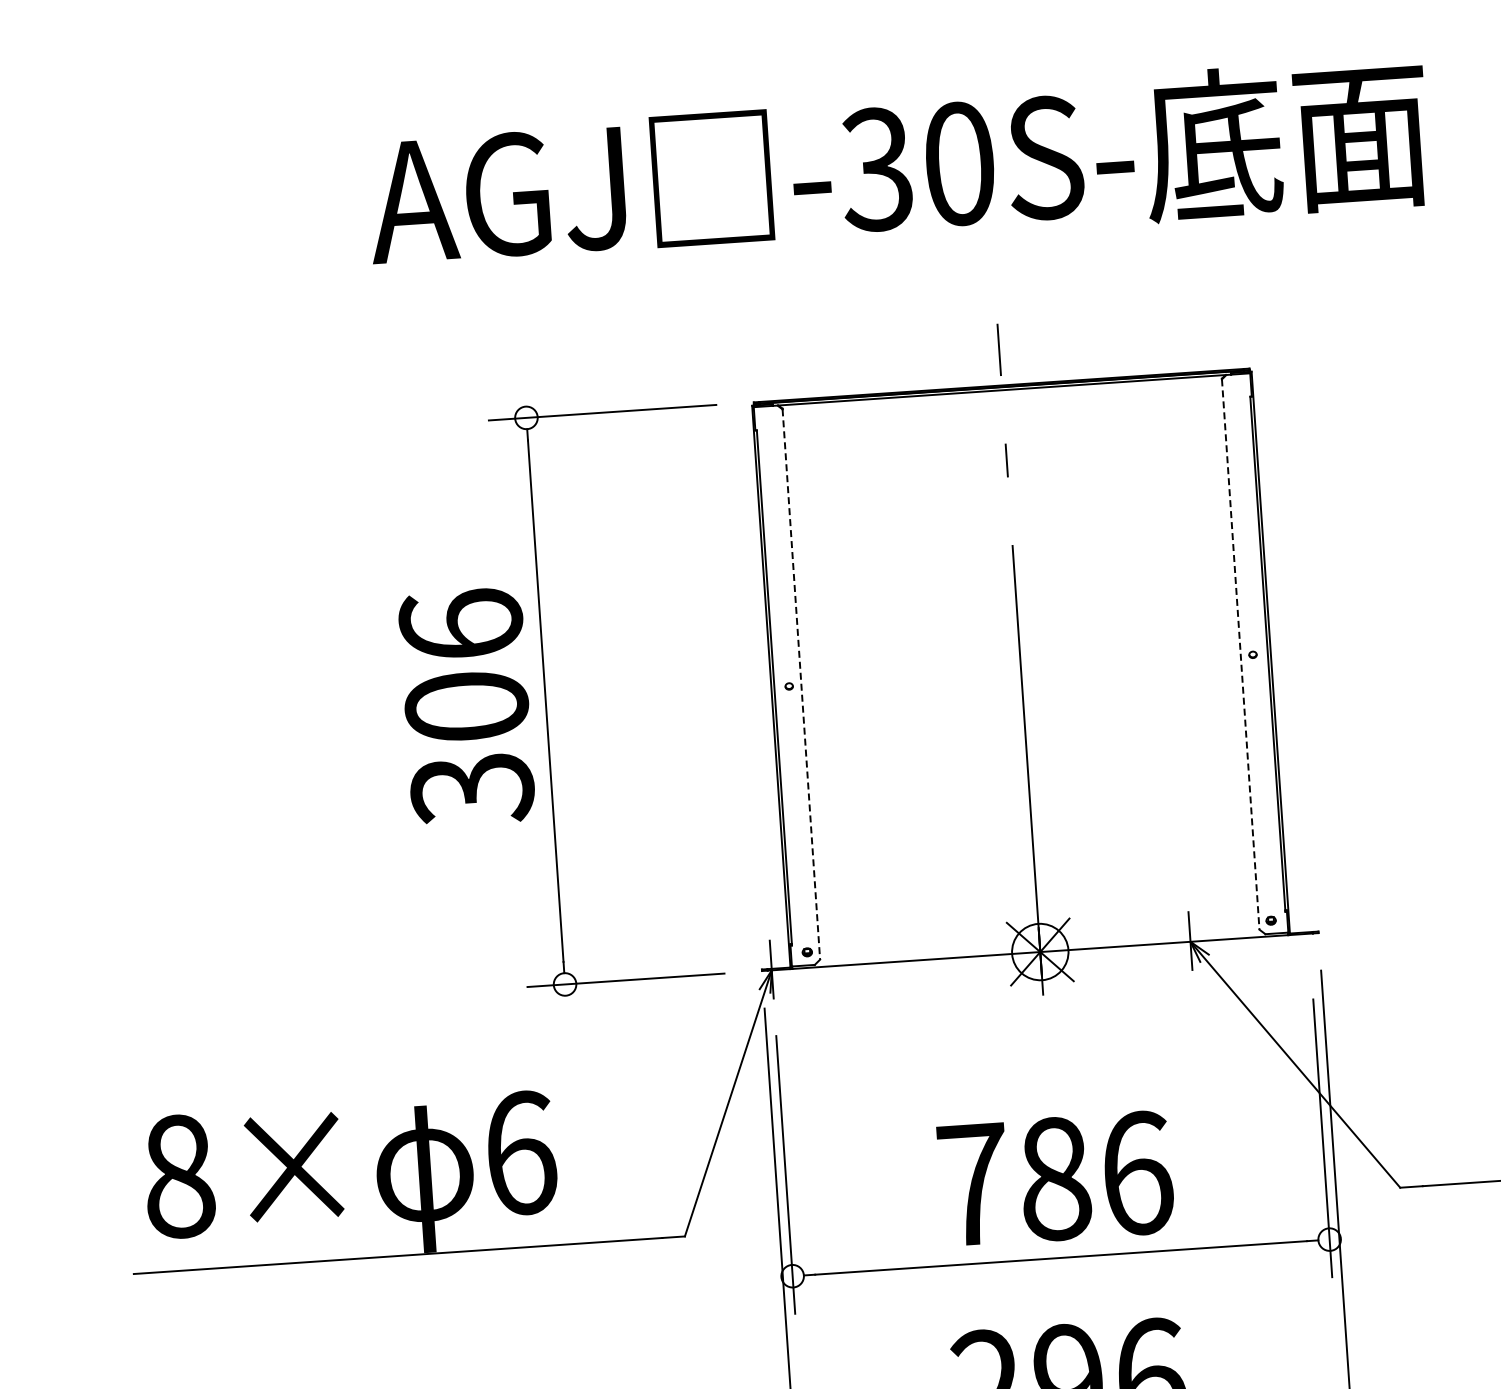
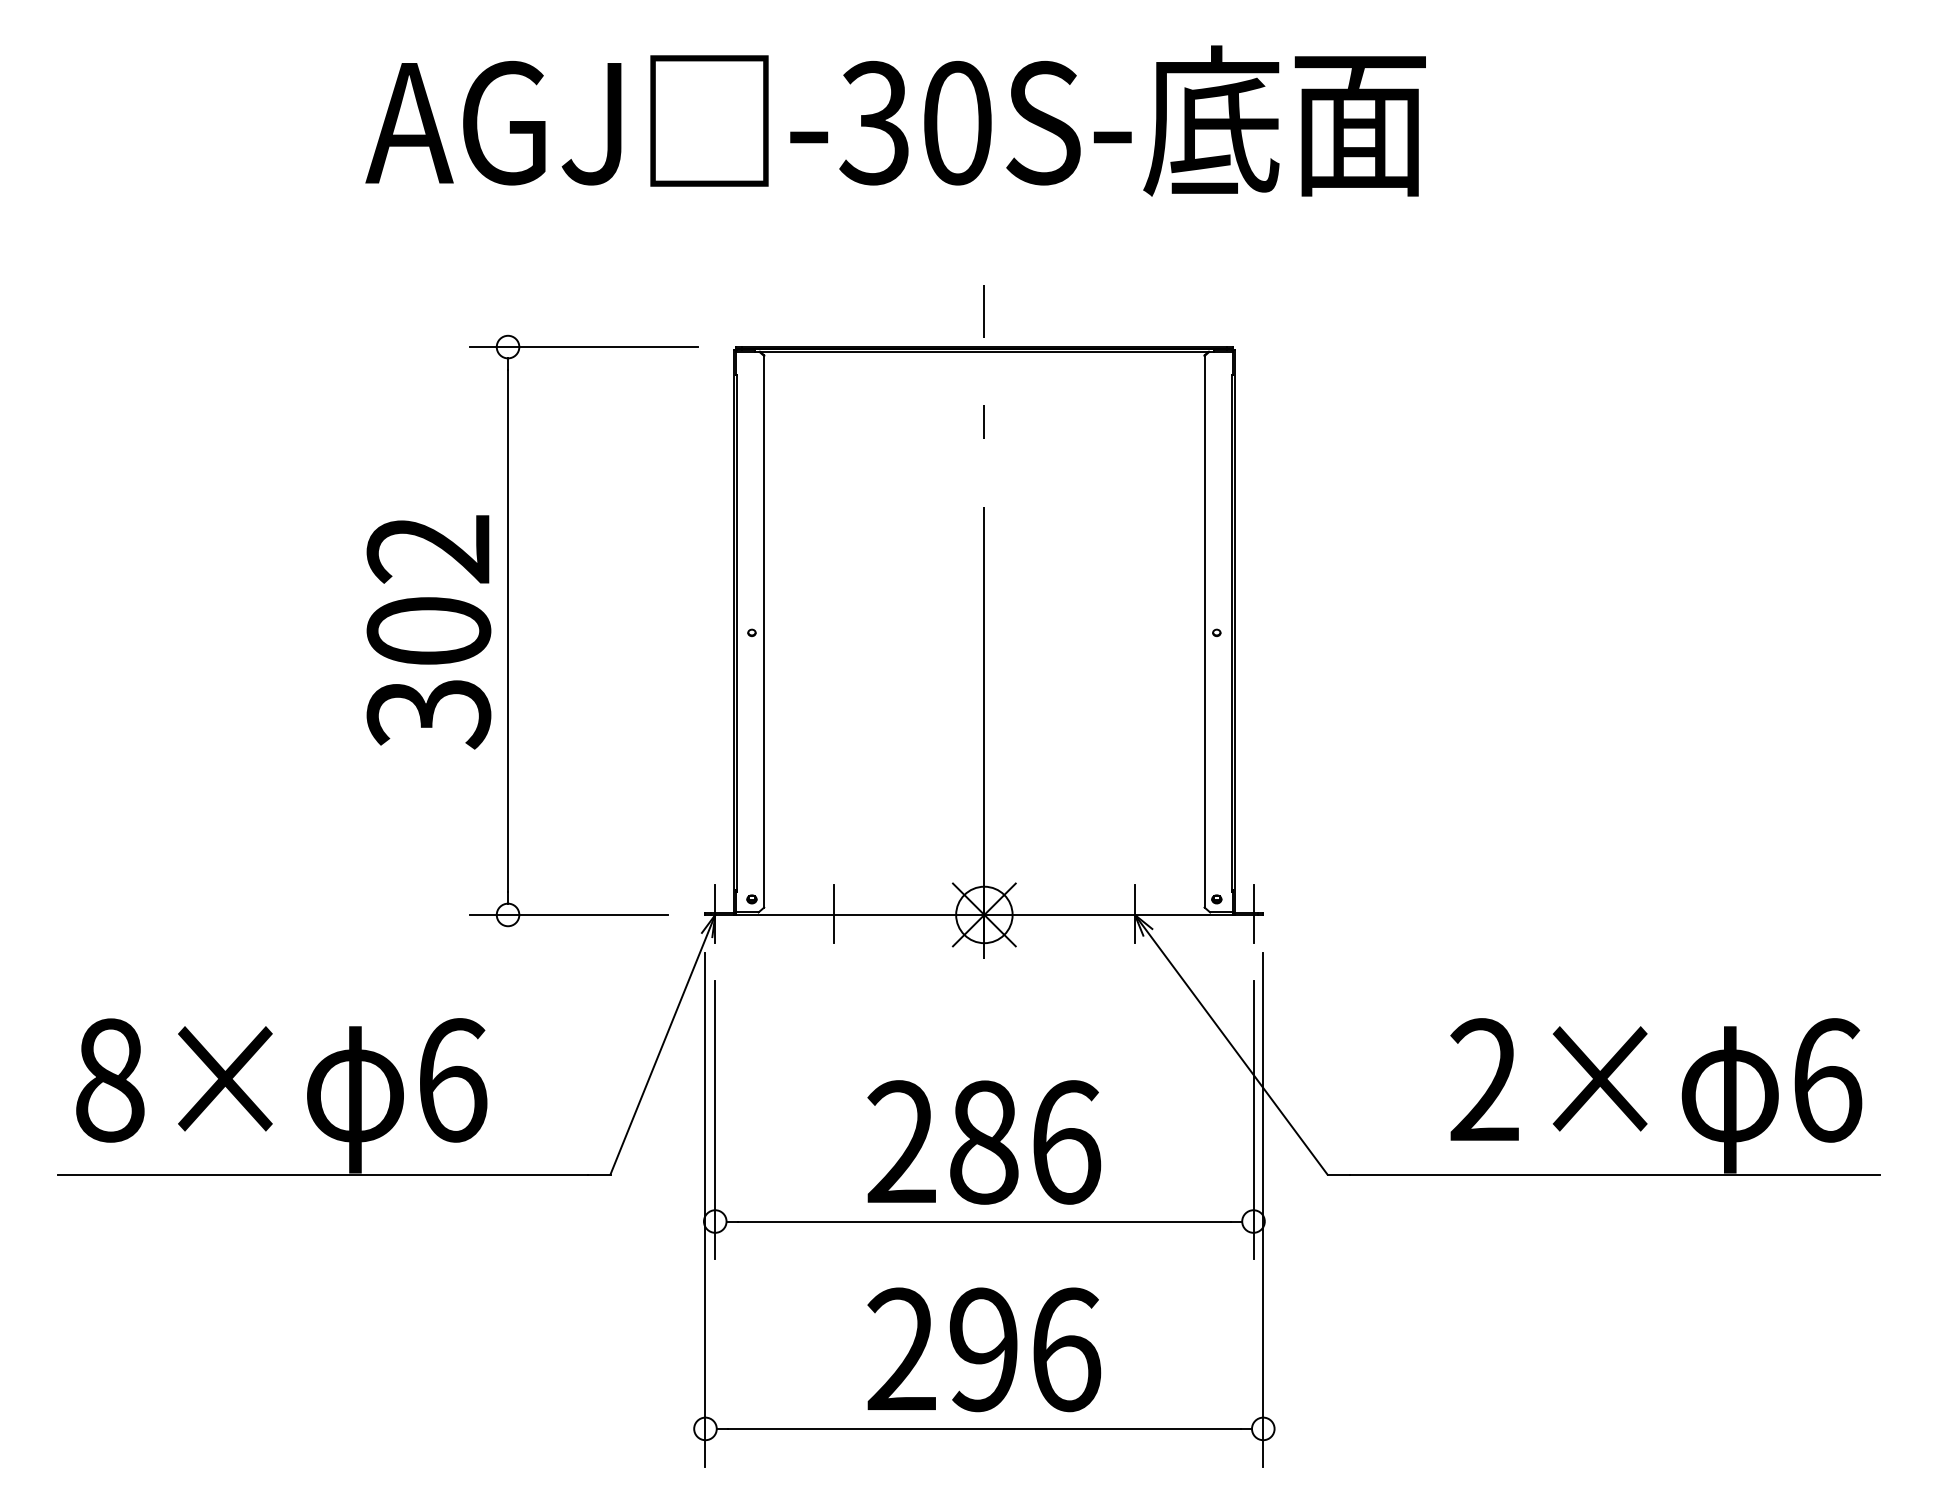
text: (460, 624) -> (428, 548), 306 -> 302
line: (1240, 654) -> (1204, 631), dashed -> solid
line: (801, 684) -> (764, 631), dashed -> solid
line: (1308, 933) -> (1253, 914), added
line: (889, 961) -> (833, 914), added
text: (973, 1183) -> (901, 1141), 786 -> 286

